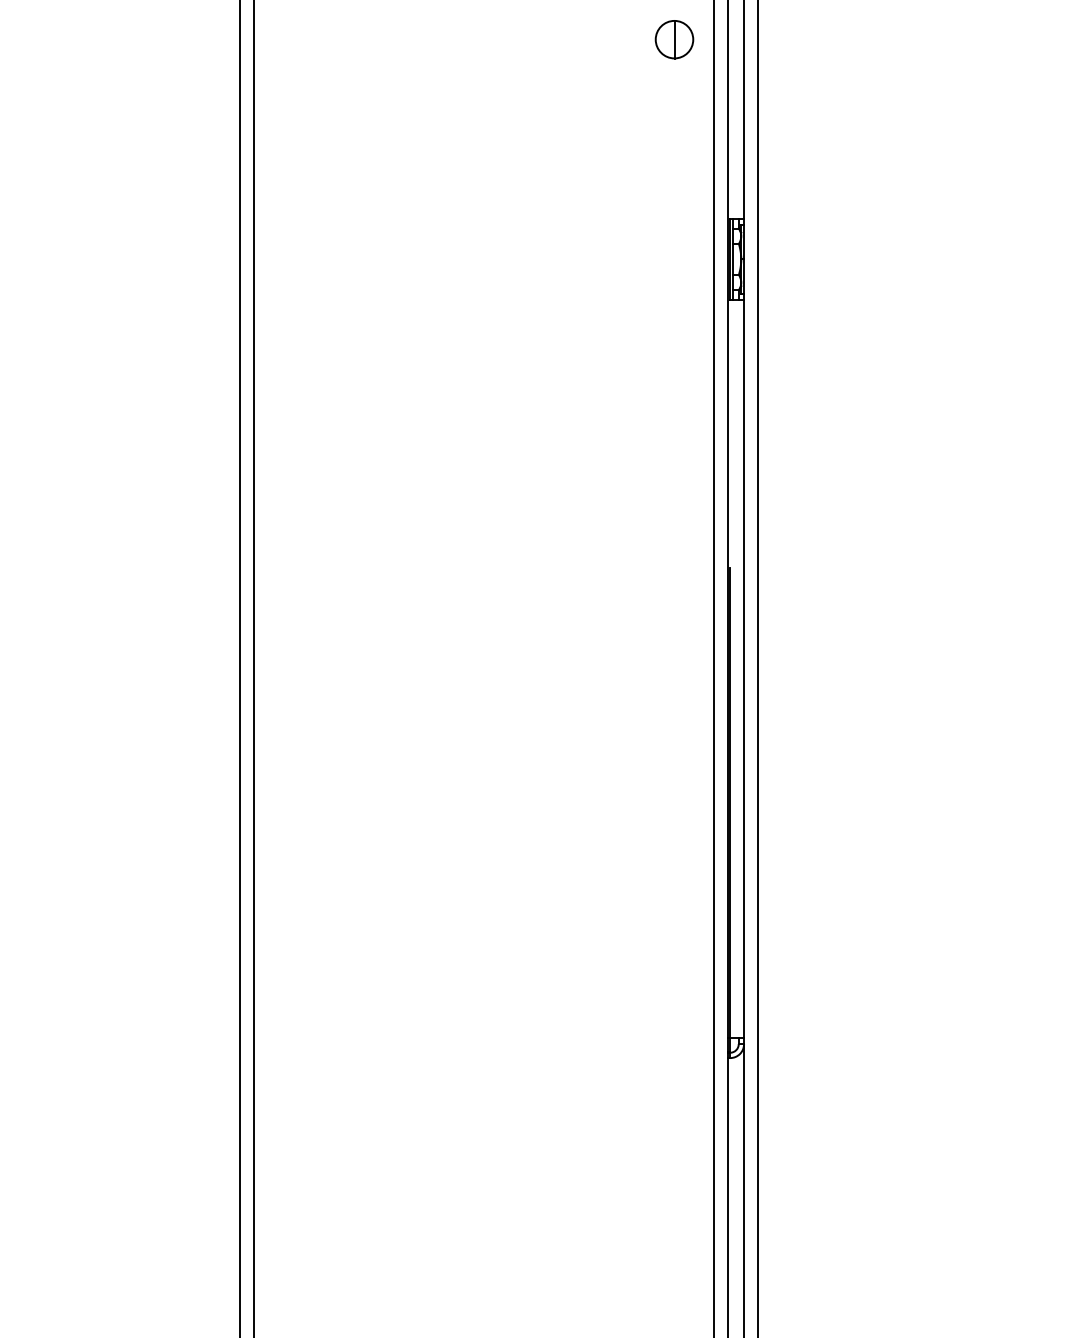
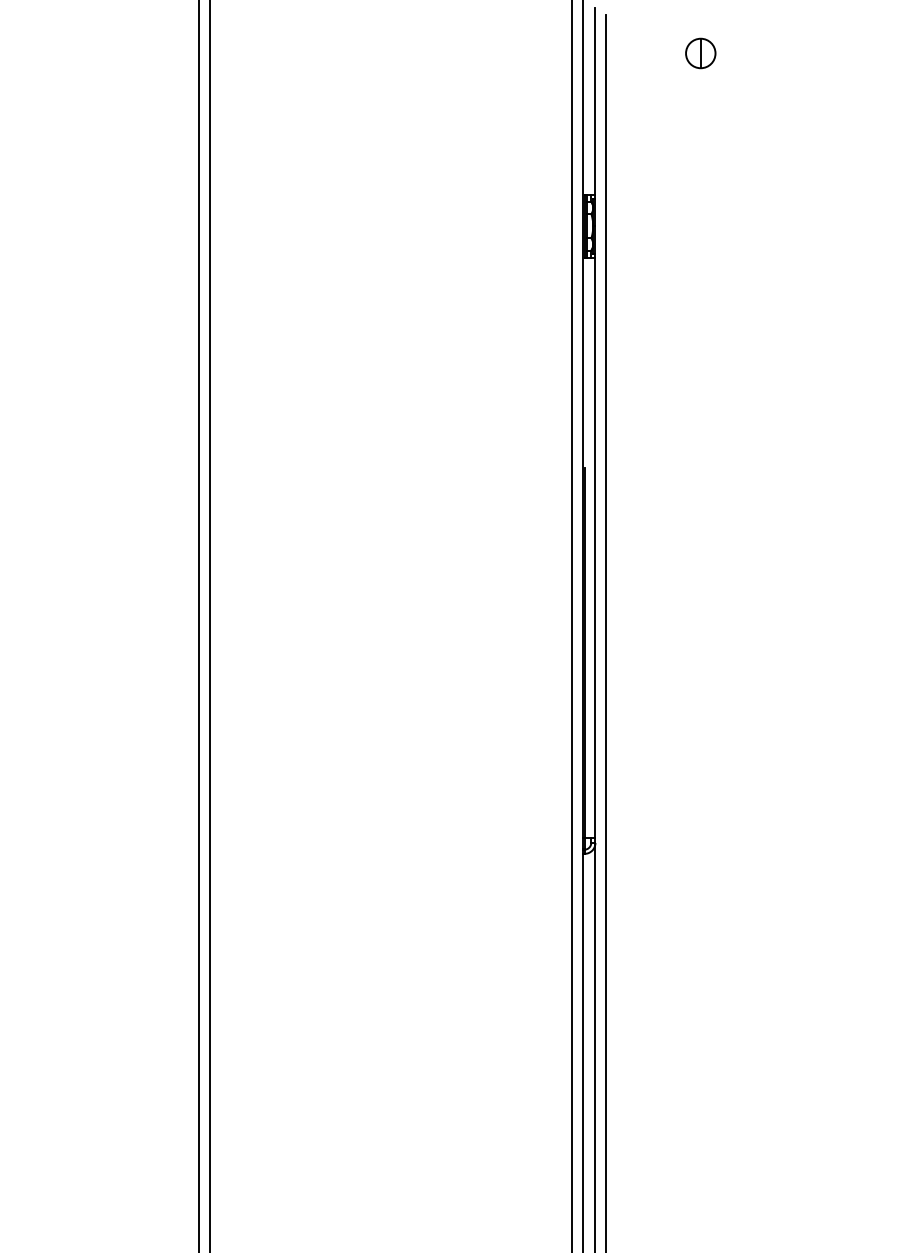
part: (674, 39) -> (700, 53), moved

